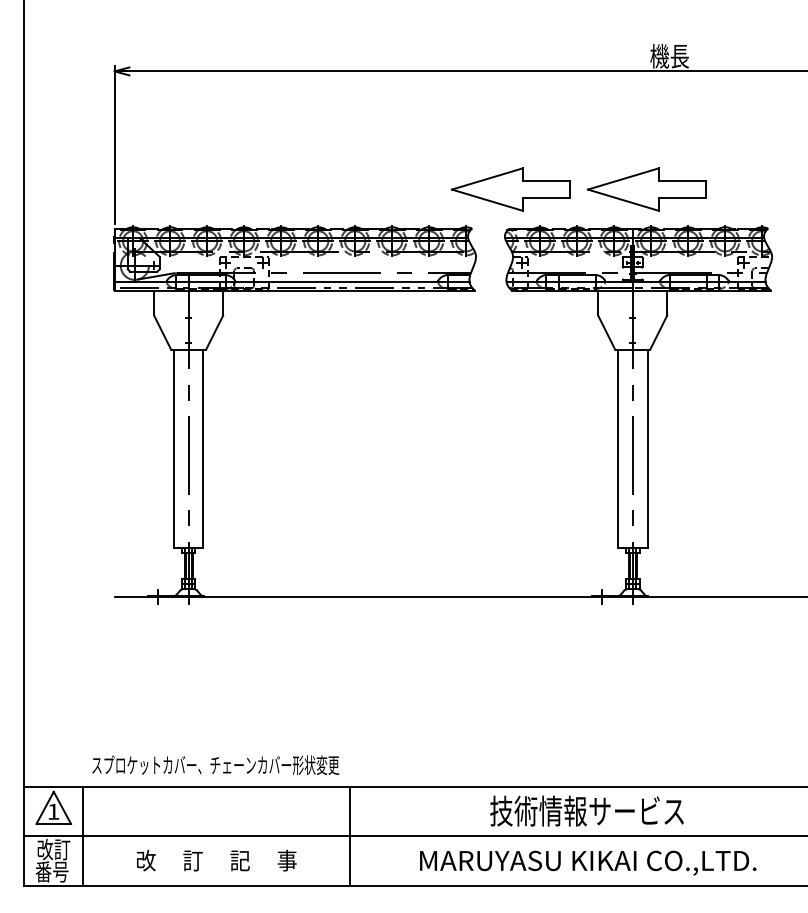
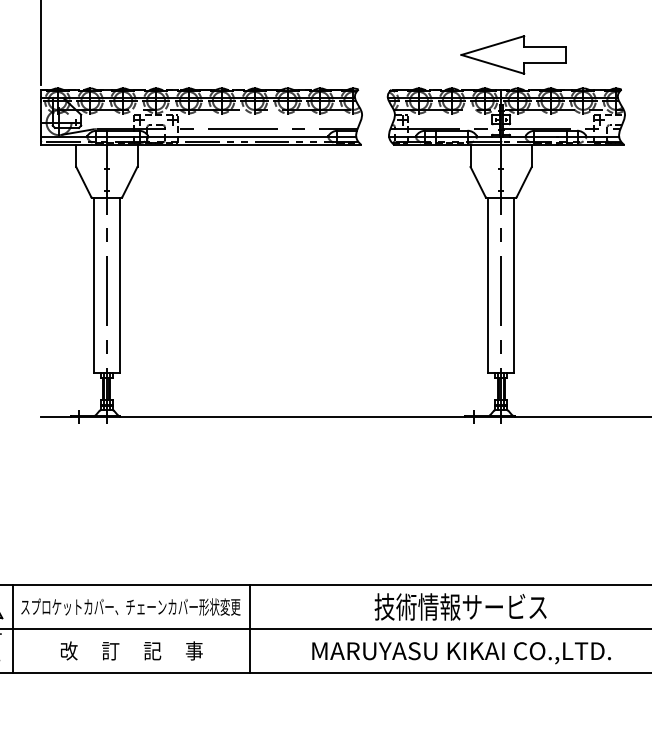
part: (510, 189) -> (392, 54), removed
text: (215, 764) -> (130, 606), moved

